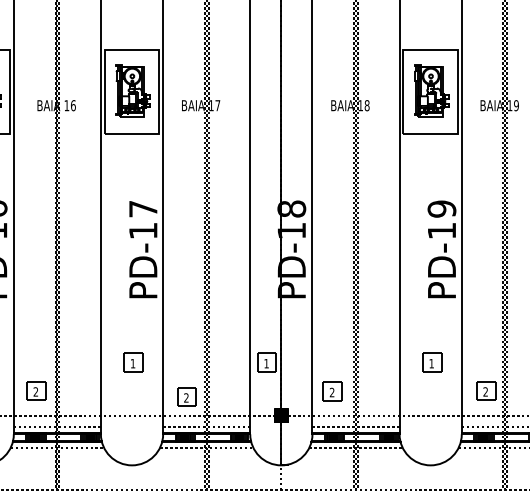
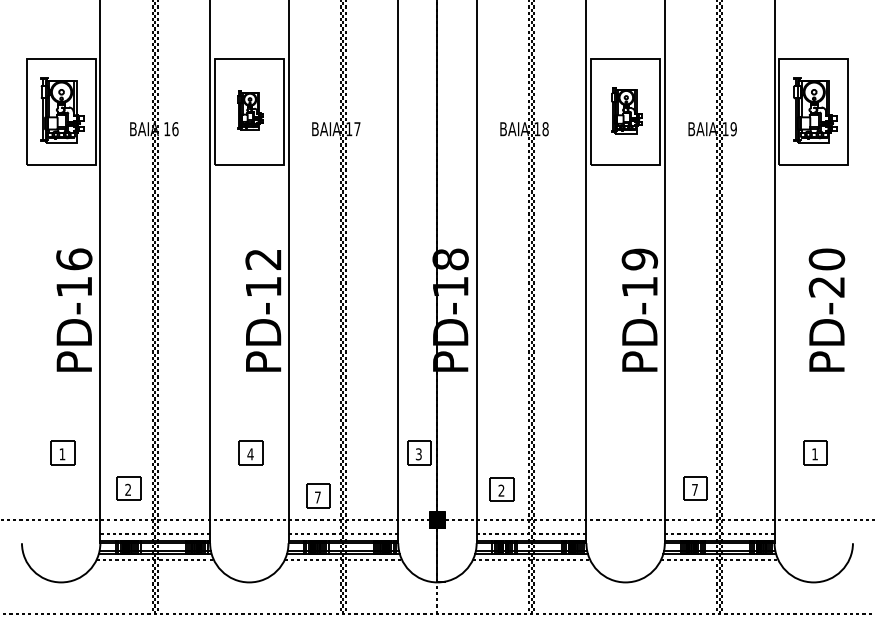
part: (132, 90) -> (250, 110), size x0.6
part: (431, 90) -> (626, 110), size x0.7
text: (143, 209) -> (263, 259), PD-17 -> PD-12
part: (432, 362) -> (627, 452), removed
text: (132, 363) -> (250, 454), 1 -> 4
text: (266, 363) -> (418, 454), 1 -> 3
text: (485, 391) -> (694, 489), 2 -> 7
text: (186, 397) -> (317, 497), 2 -> 7

